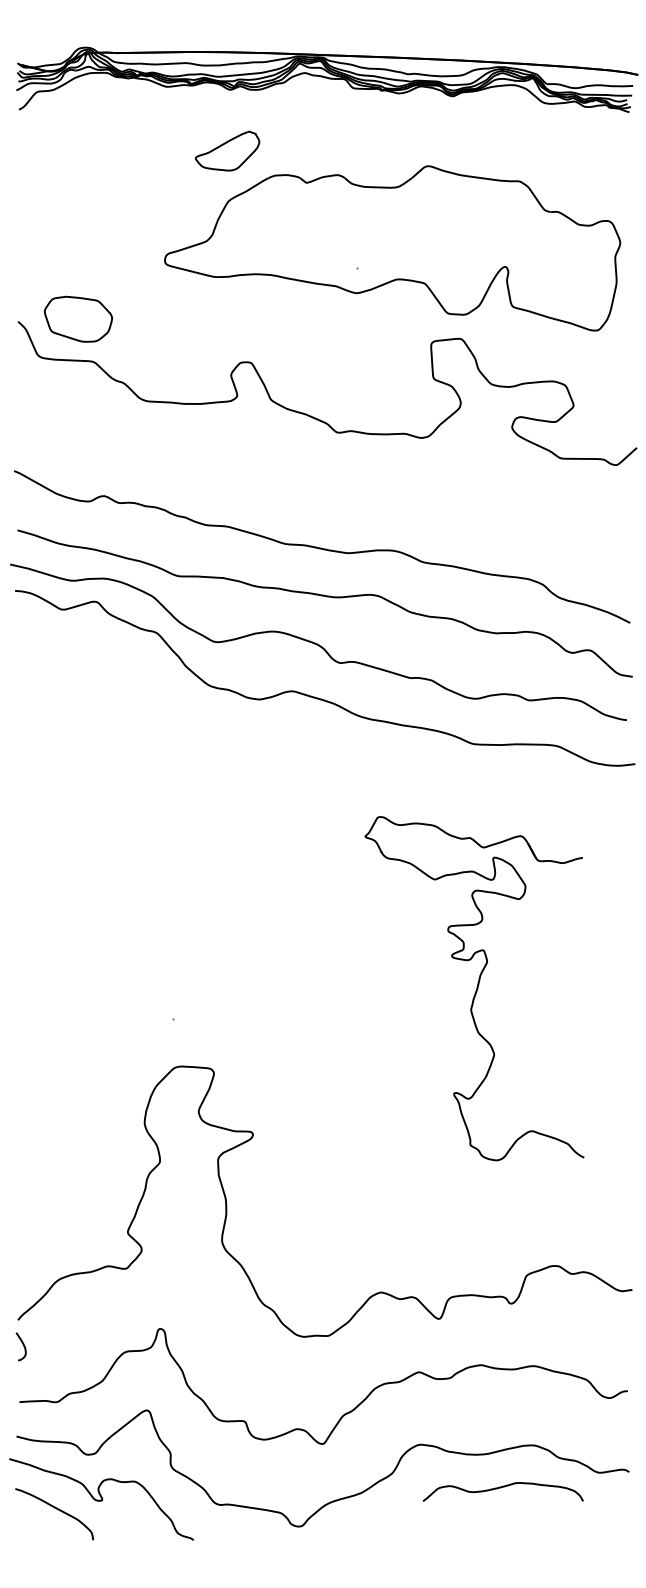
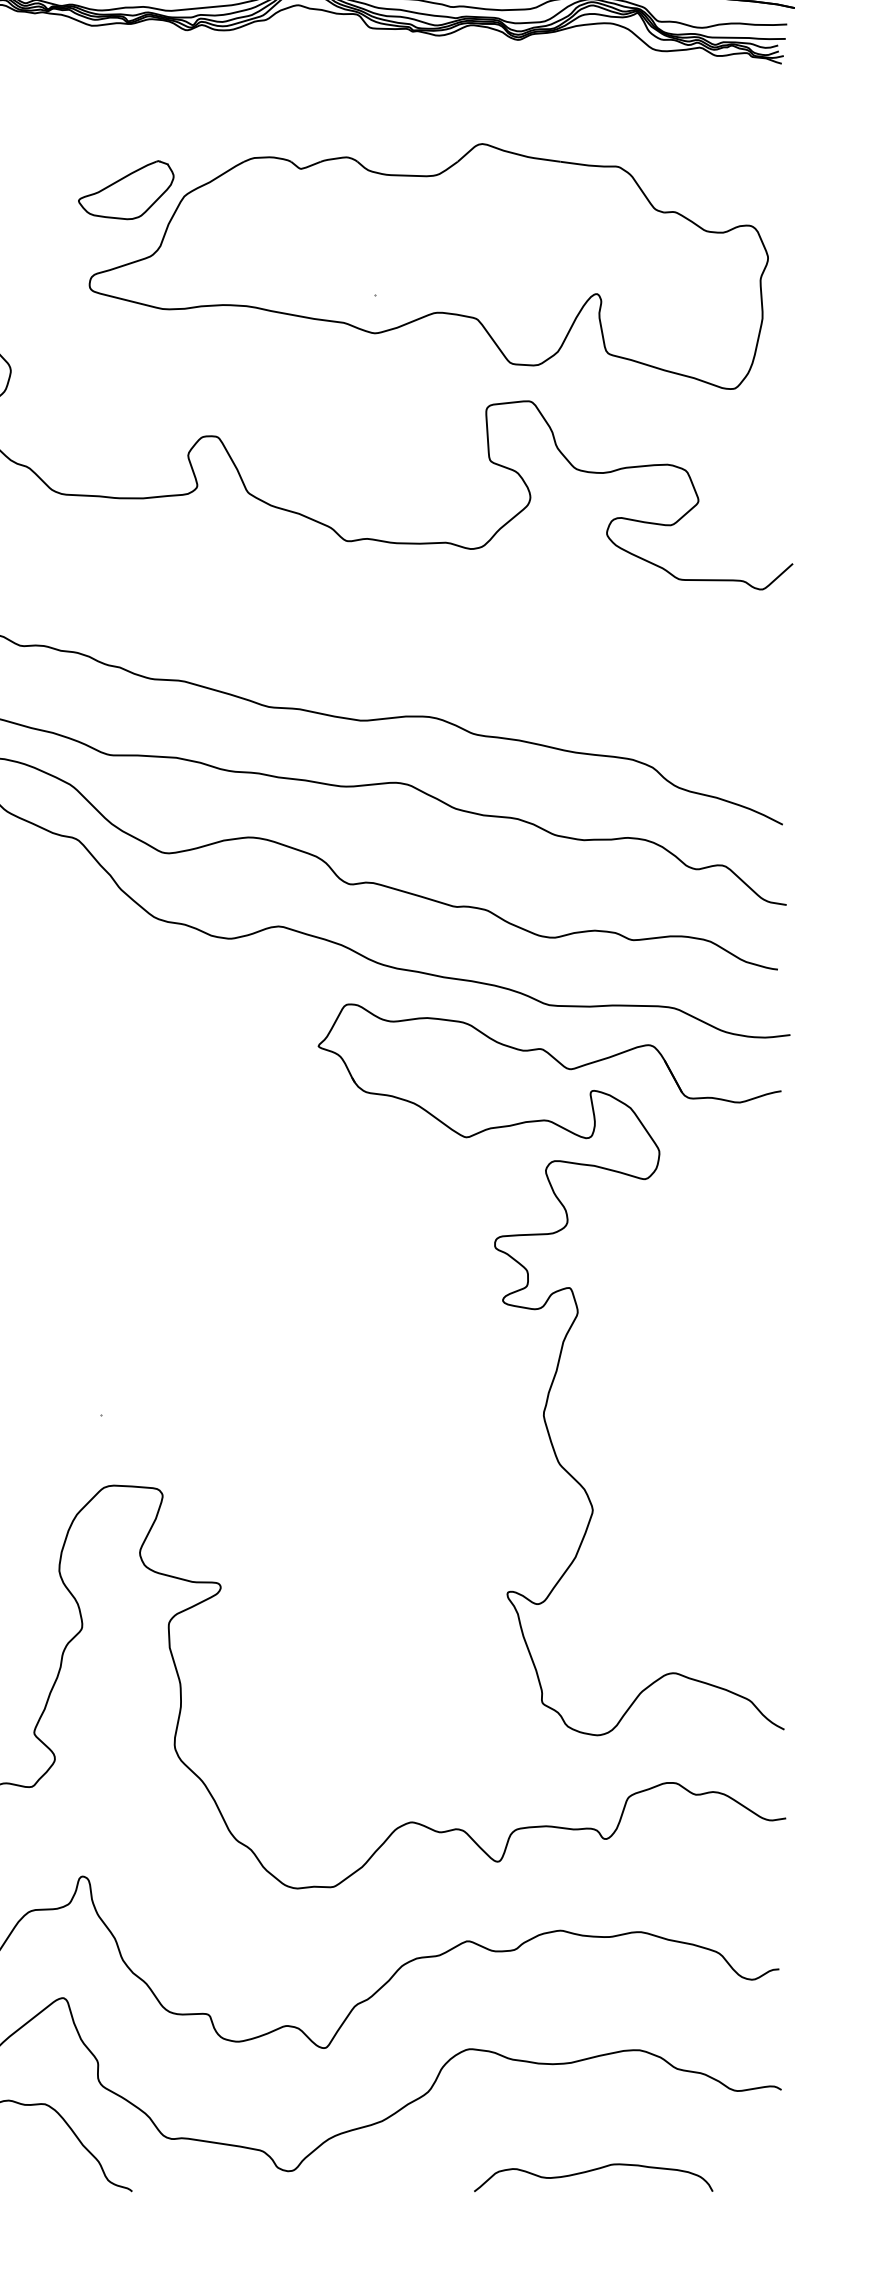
part: (227, 150) -> (126, 189), moved
part: (474, 988) -> (550, 1369), size x1.43
curve: (501, 1488) -> (591, 2172), moved

